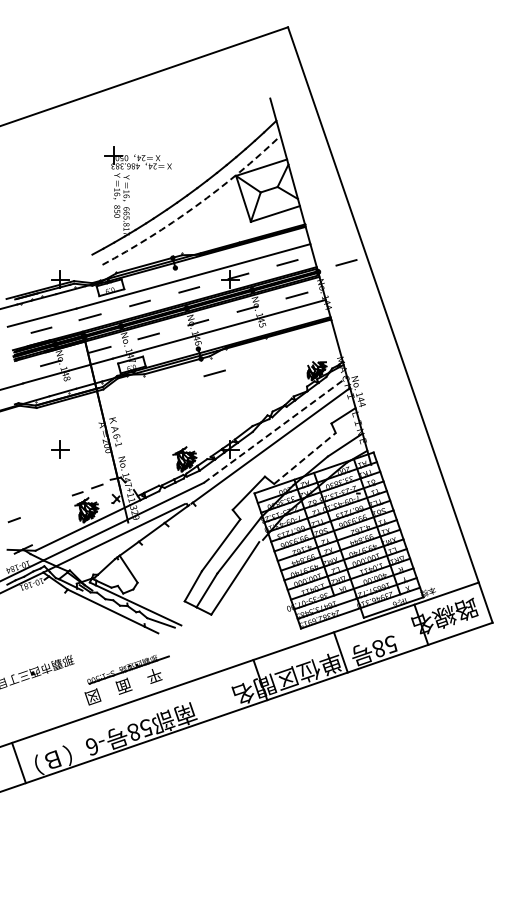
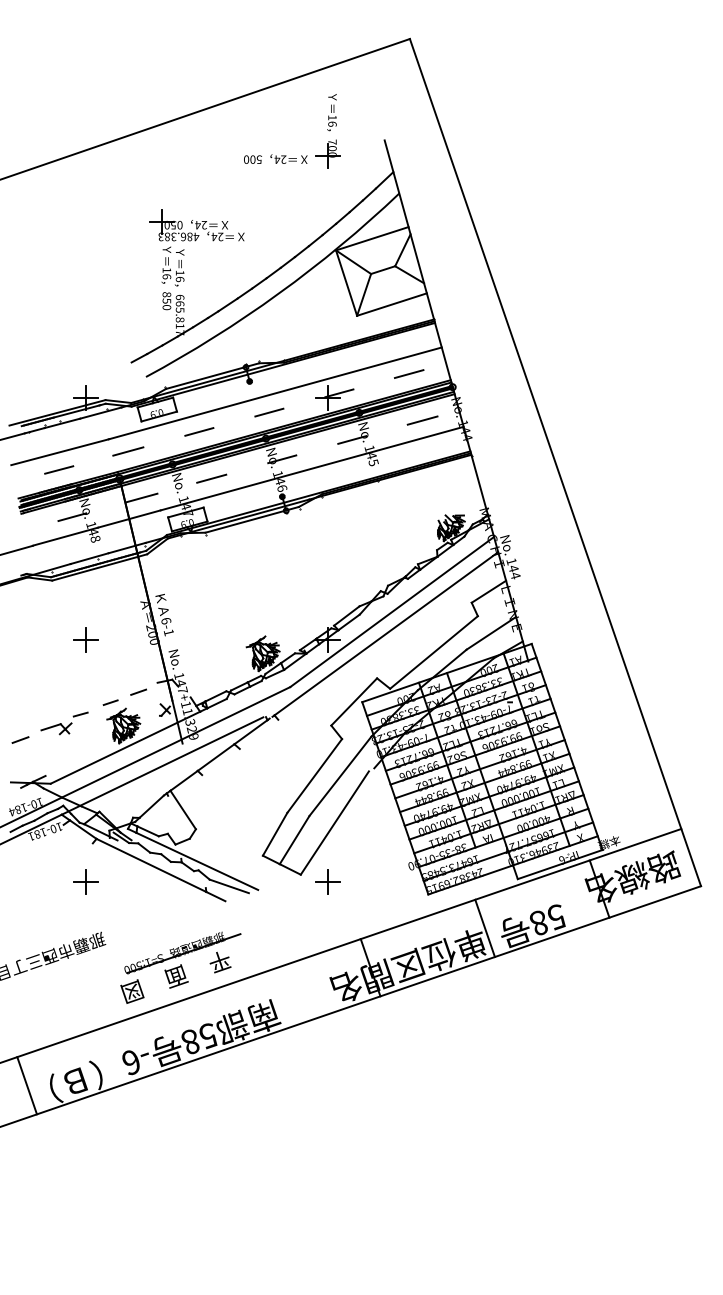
part: (201, 109) -> (286, 155), added
arc: (195, 206) -> (278, 293), dashed -> solid
line: (346, 262) -> (493, 373), removed
line: (214, 373) -> (305, 531), removed
line: (275, 430) -> (392, 612), dashed -> solid
line: (305, 458) -> (434, 652), dashed -> solid
part: (45, 507) -> (64, 722), added
part: (60, 620) -> (86, 882), added
part: (230, 620) -> (328, 882), added

